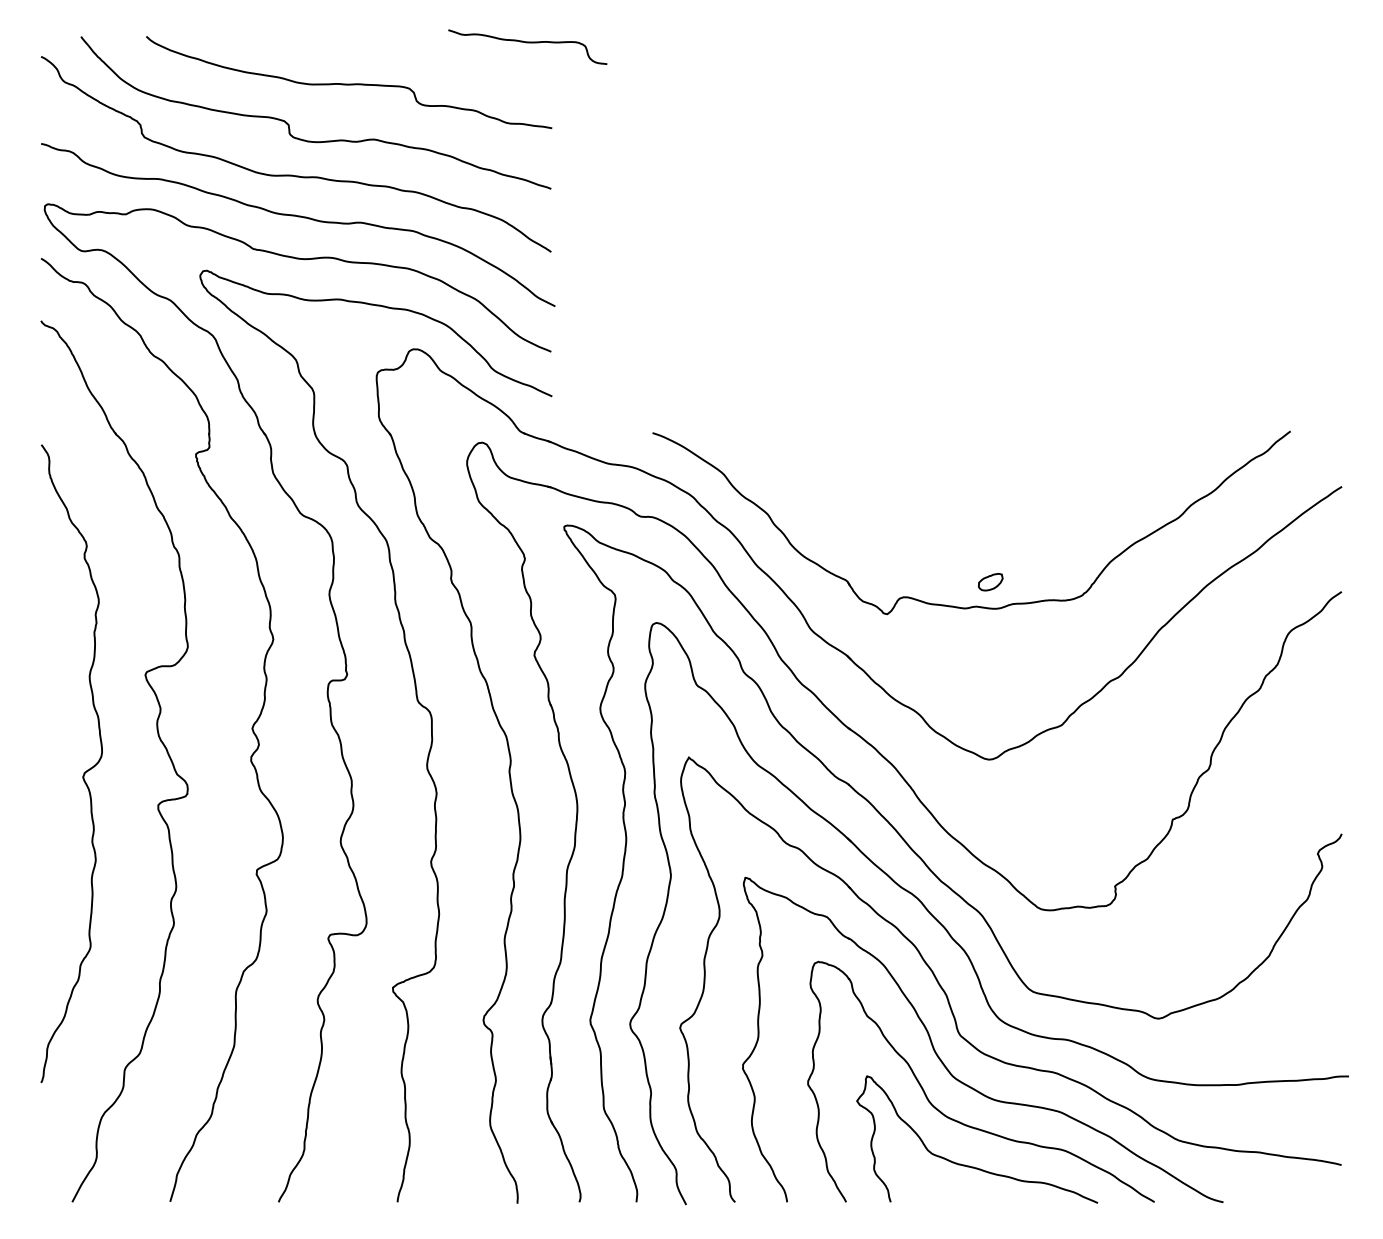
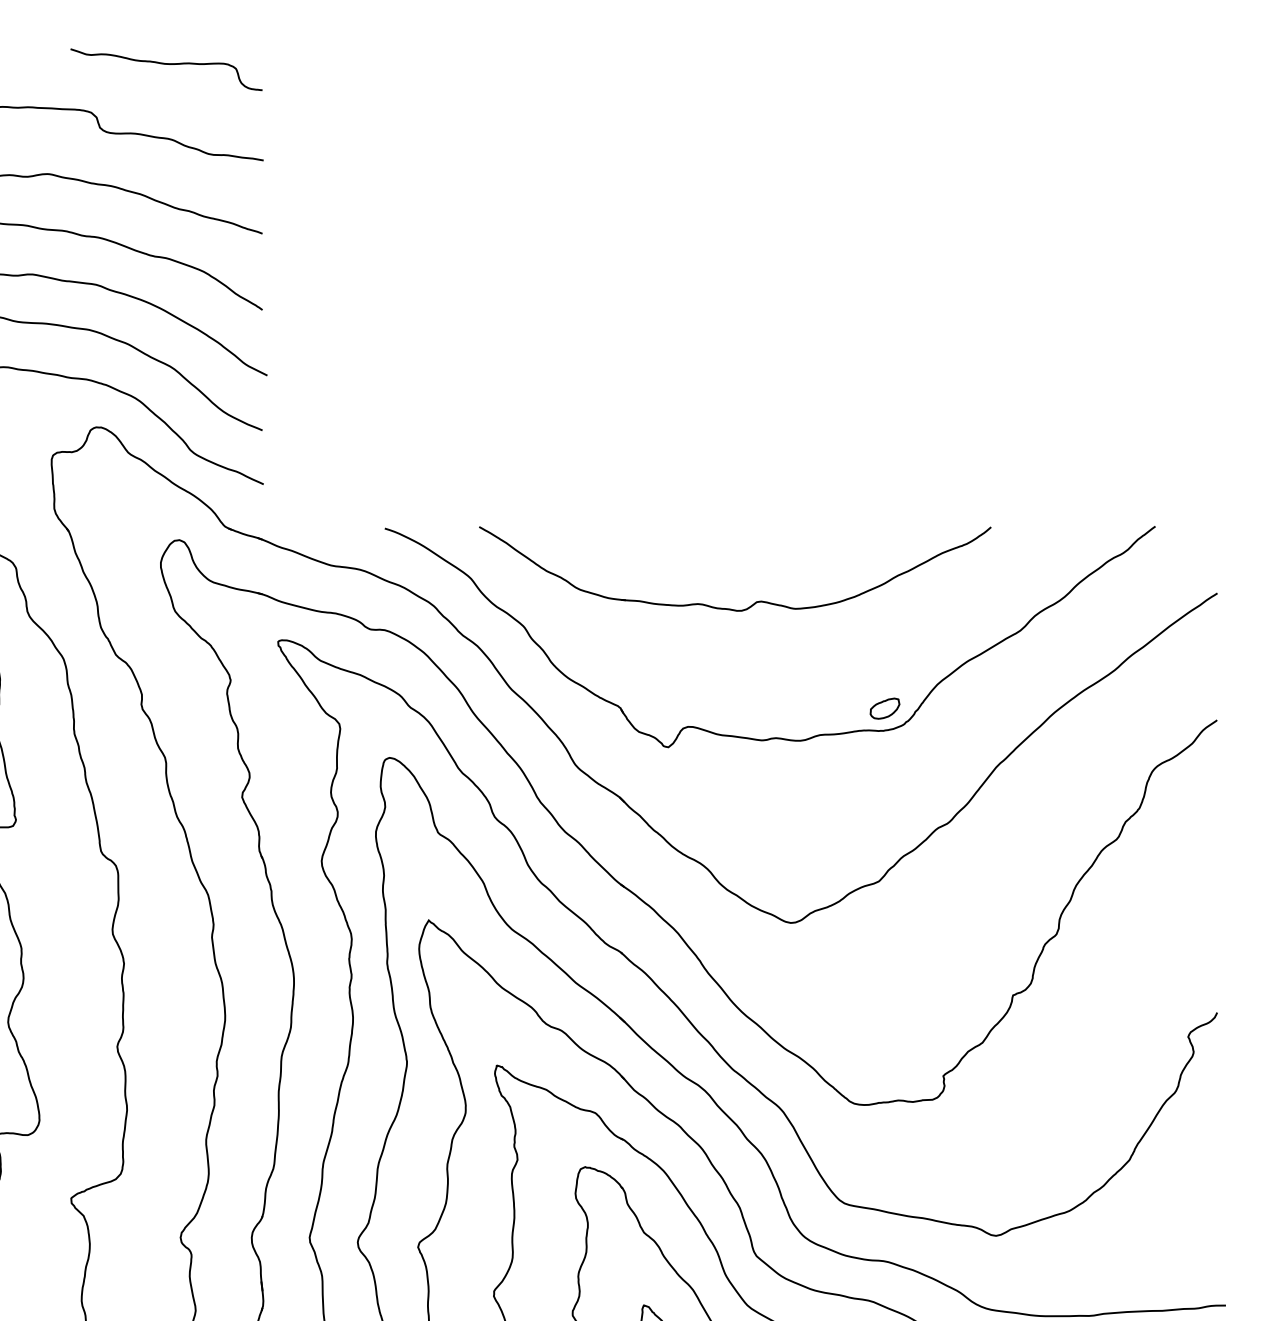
curve: (527, 43) -> (166, 65), moved
part: (959, 493) -> (755, 601), added
part: (990, 581) -> (884, 707), moved

